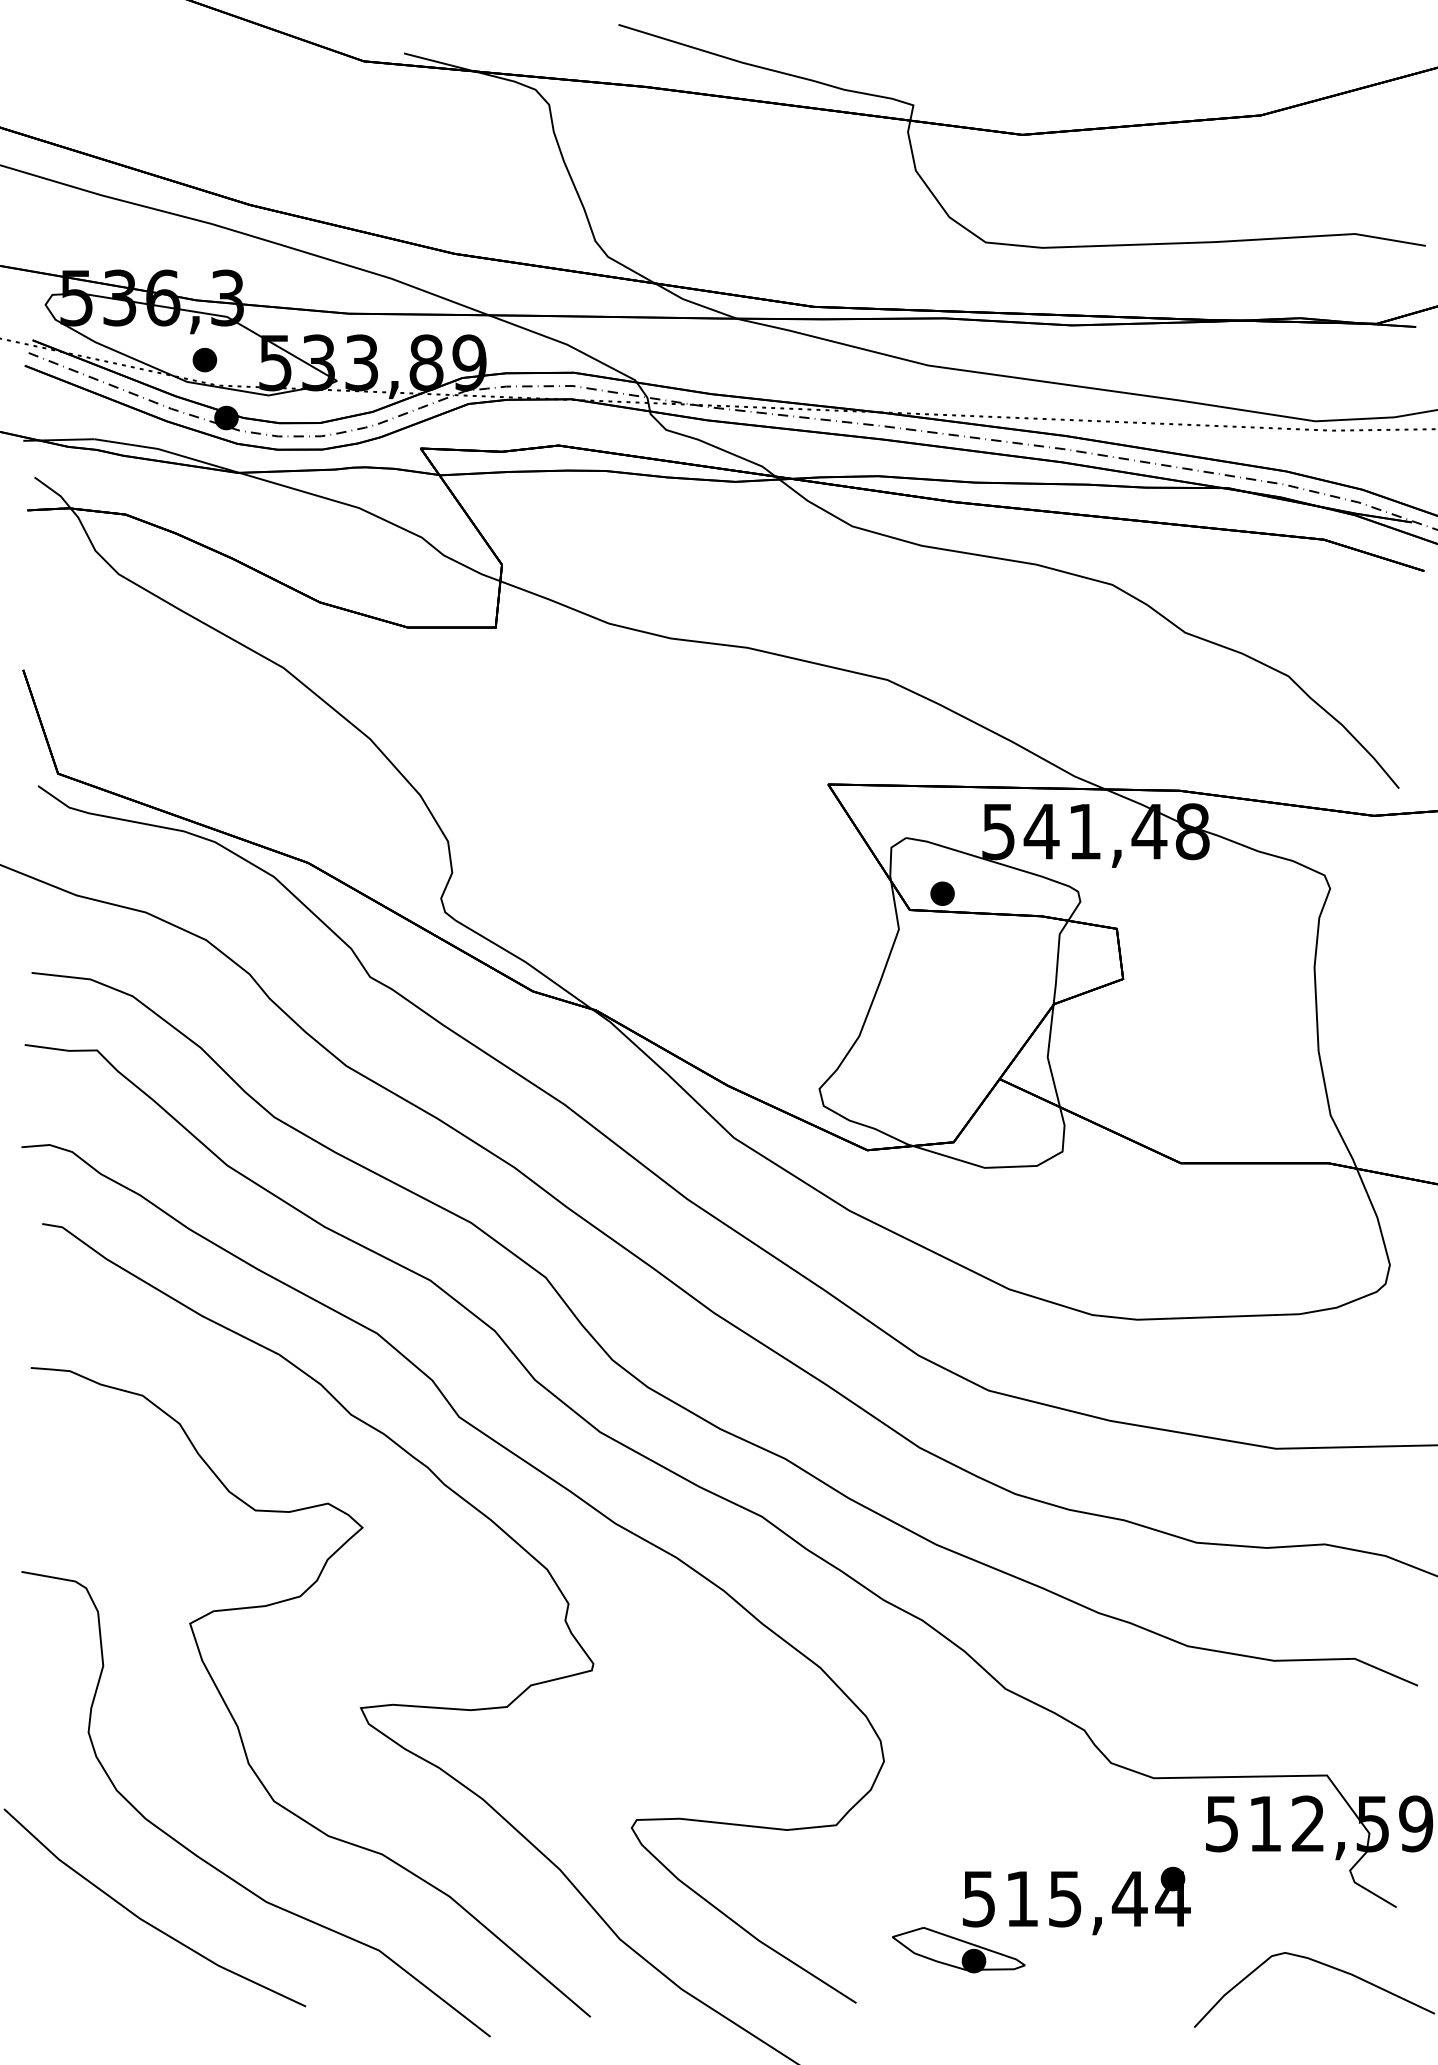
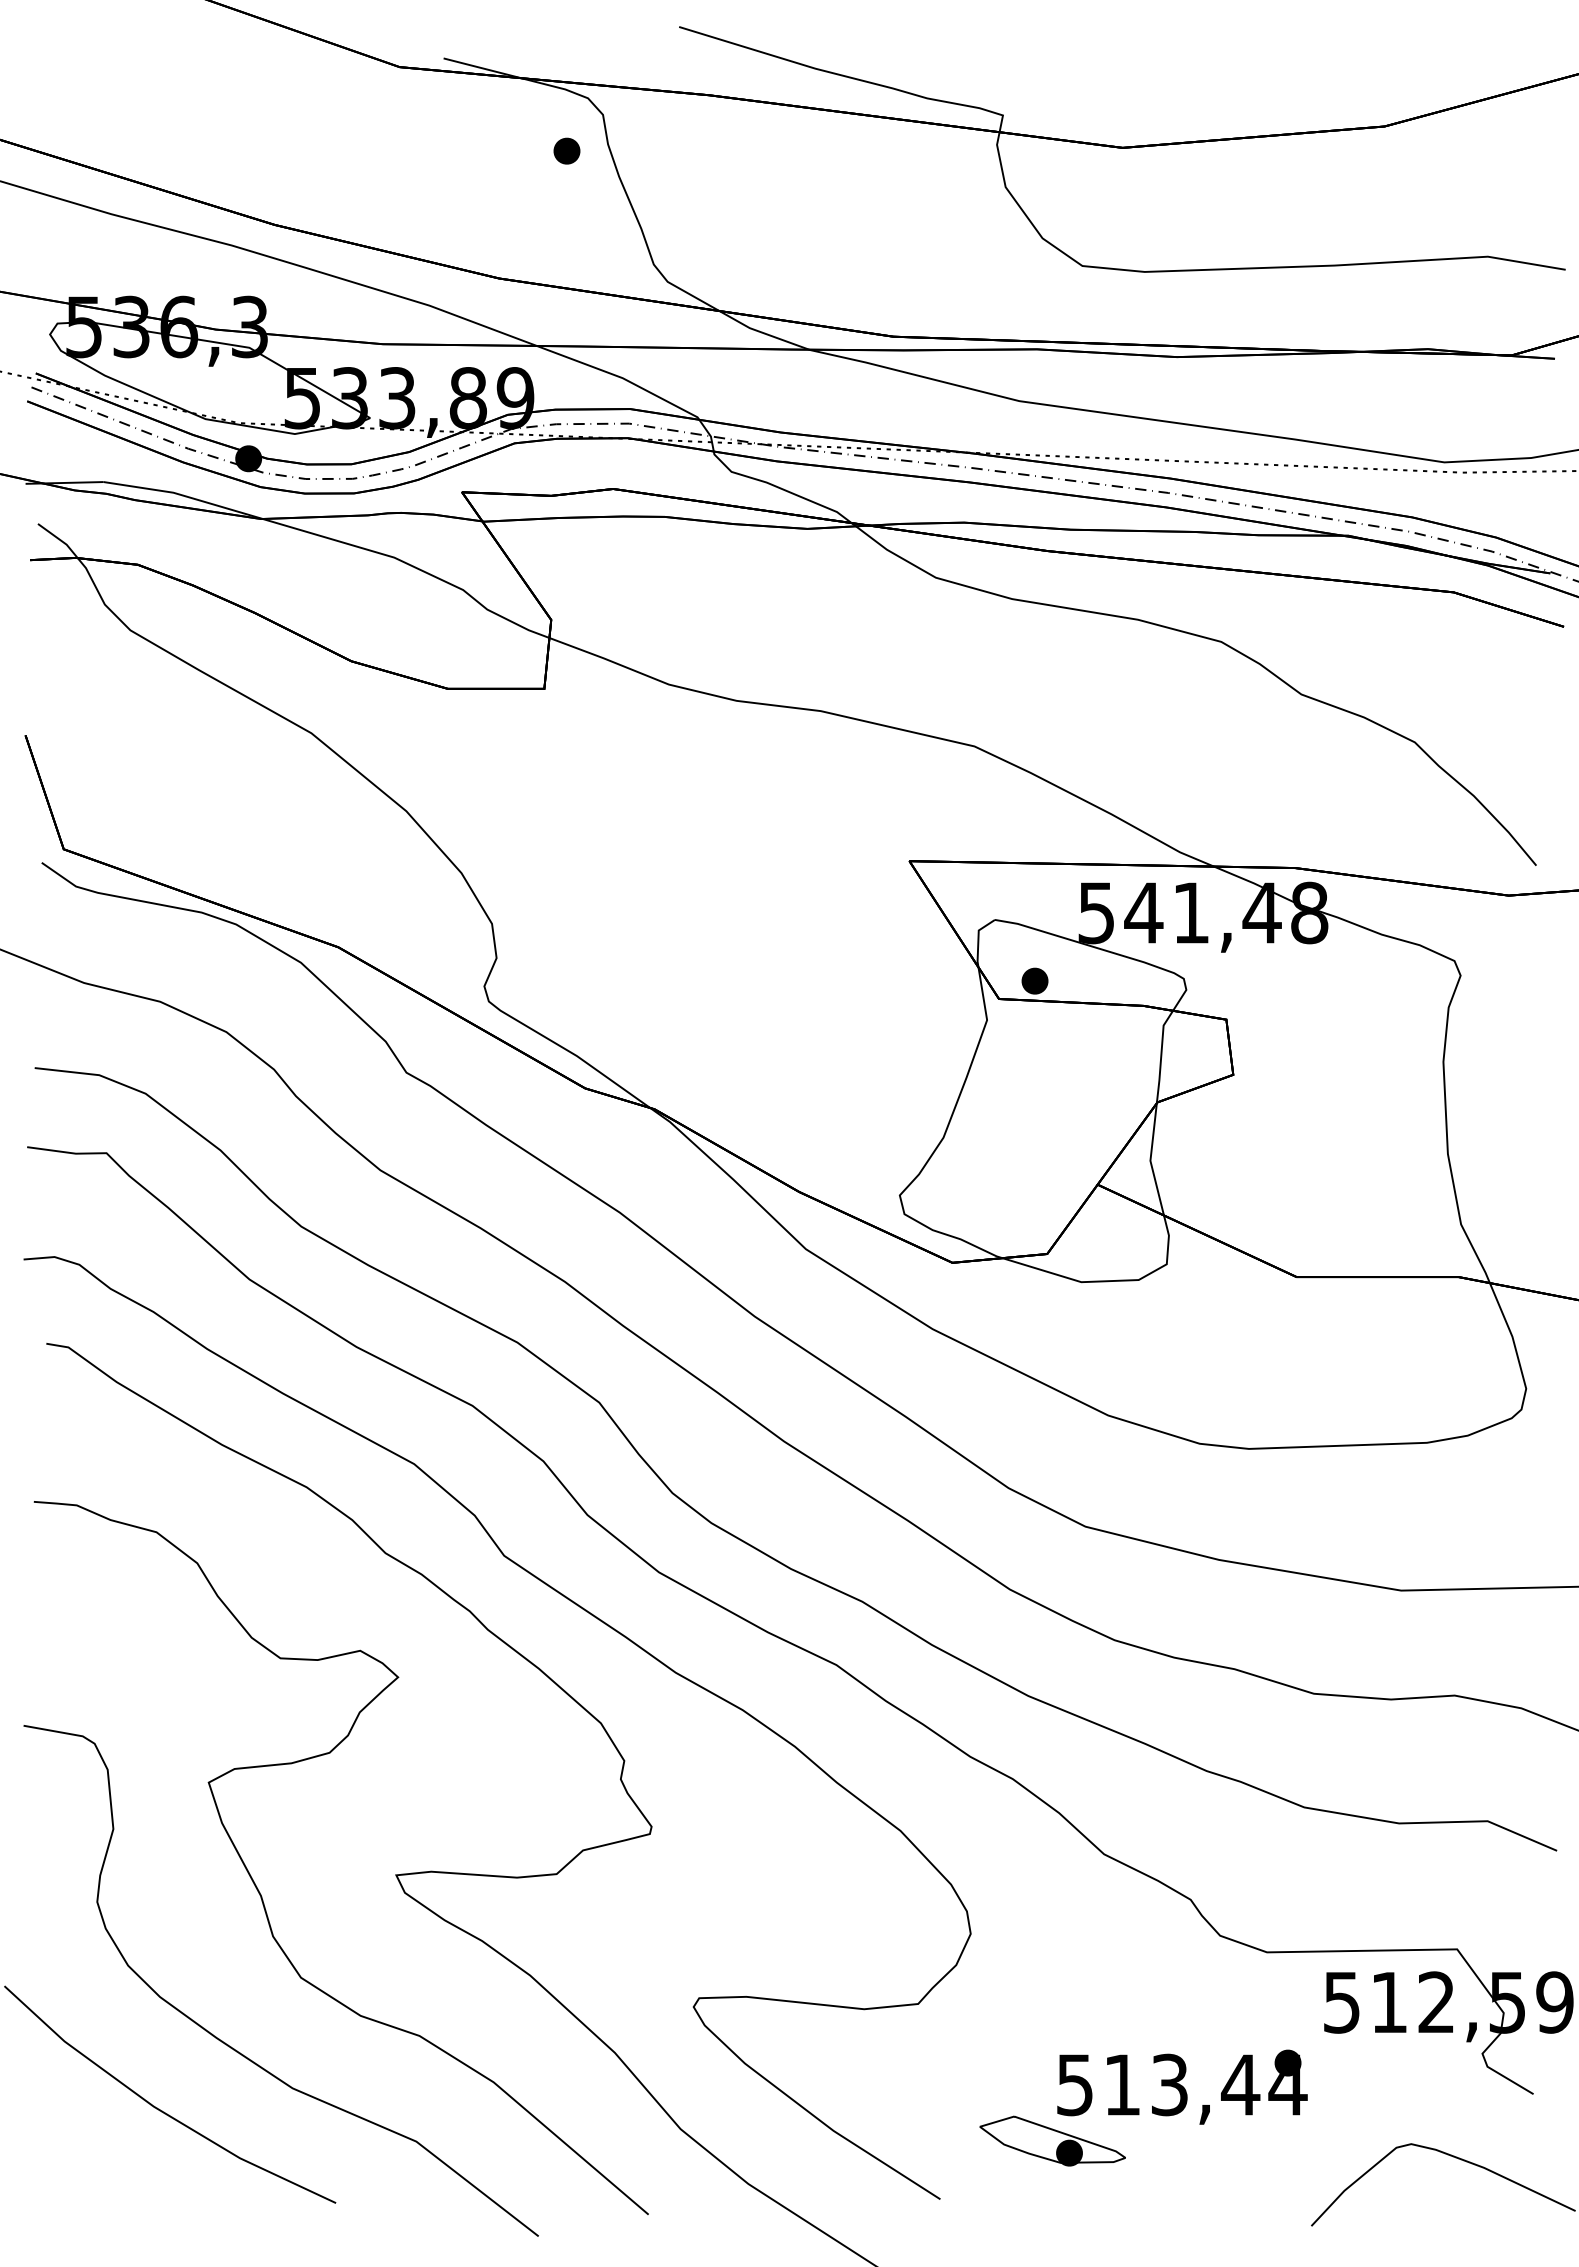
part: (204, 359) -> (566, 150), moved
text: (1065, 1898) -> (1169, 2084), 515,44 -> 513,44

